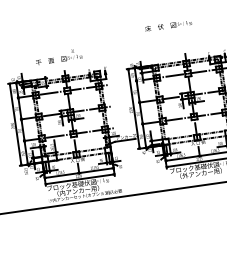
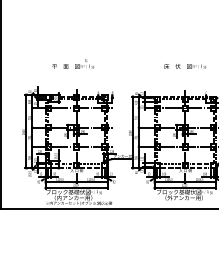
text: (169, 25) -> (185, 66), moved
text: (59, 56) -> (73, 63), moved

